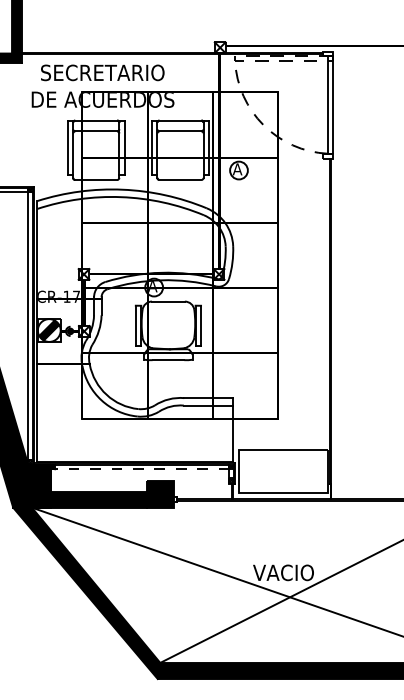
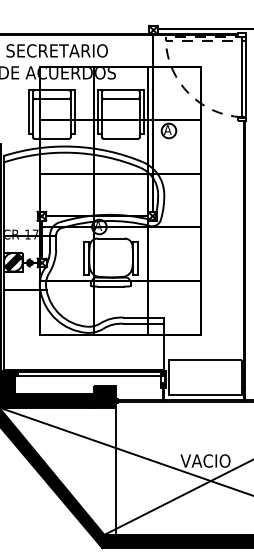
line: (139, 469) -> (87, 376), dashed -> solid
line: (173, 584) -> (115, 470), added

